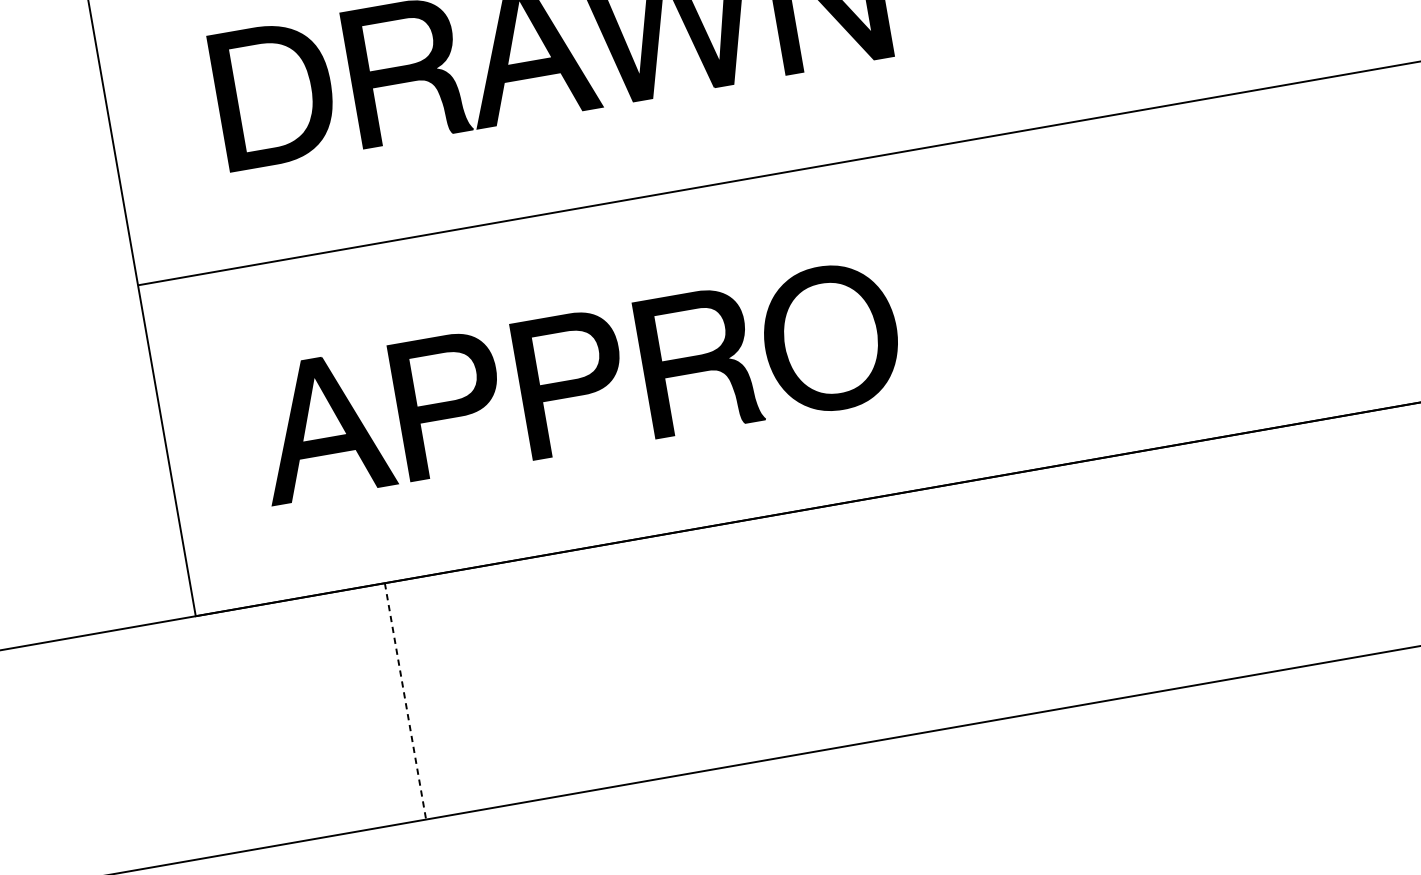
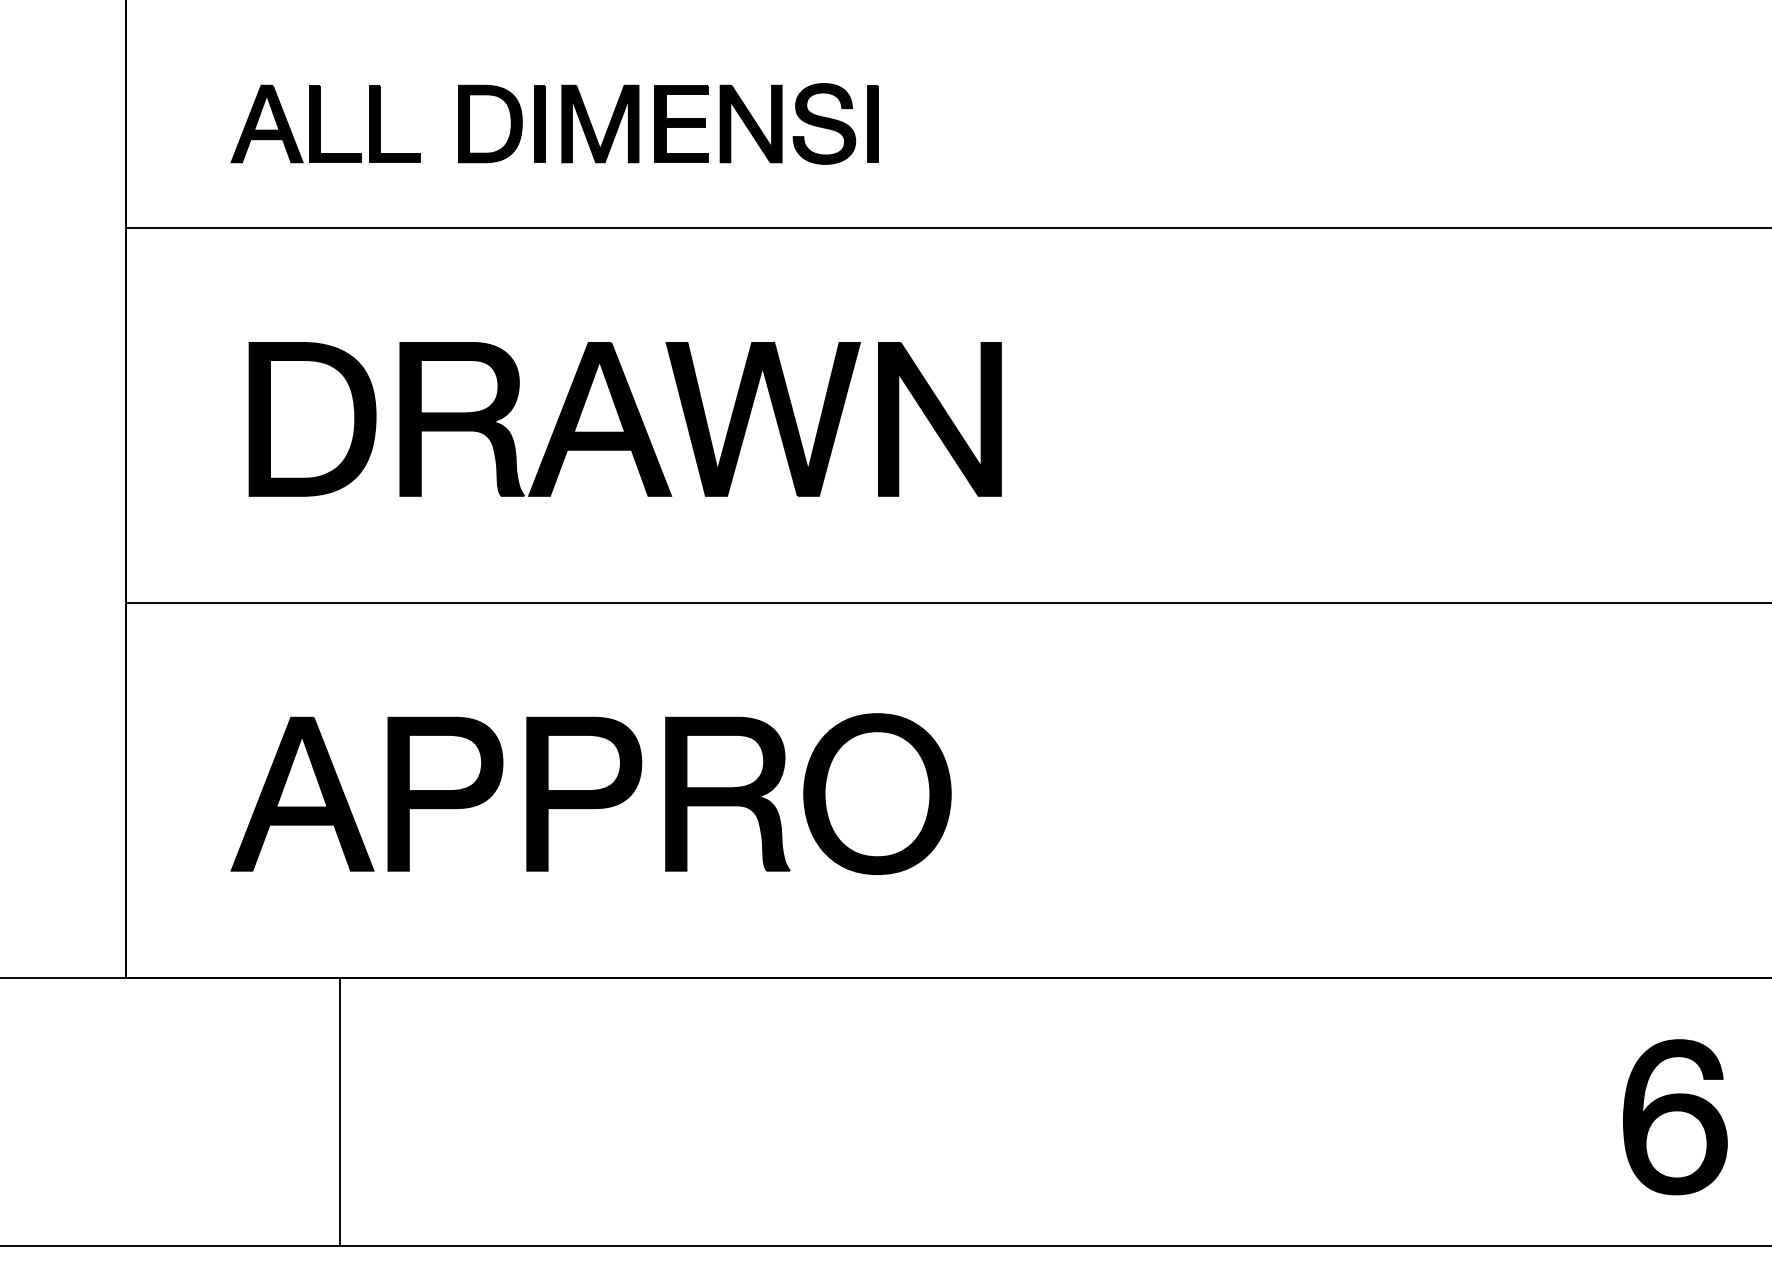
line: (405, 701) -> (340, 1111), dashed -> solid

